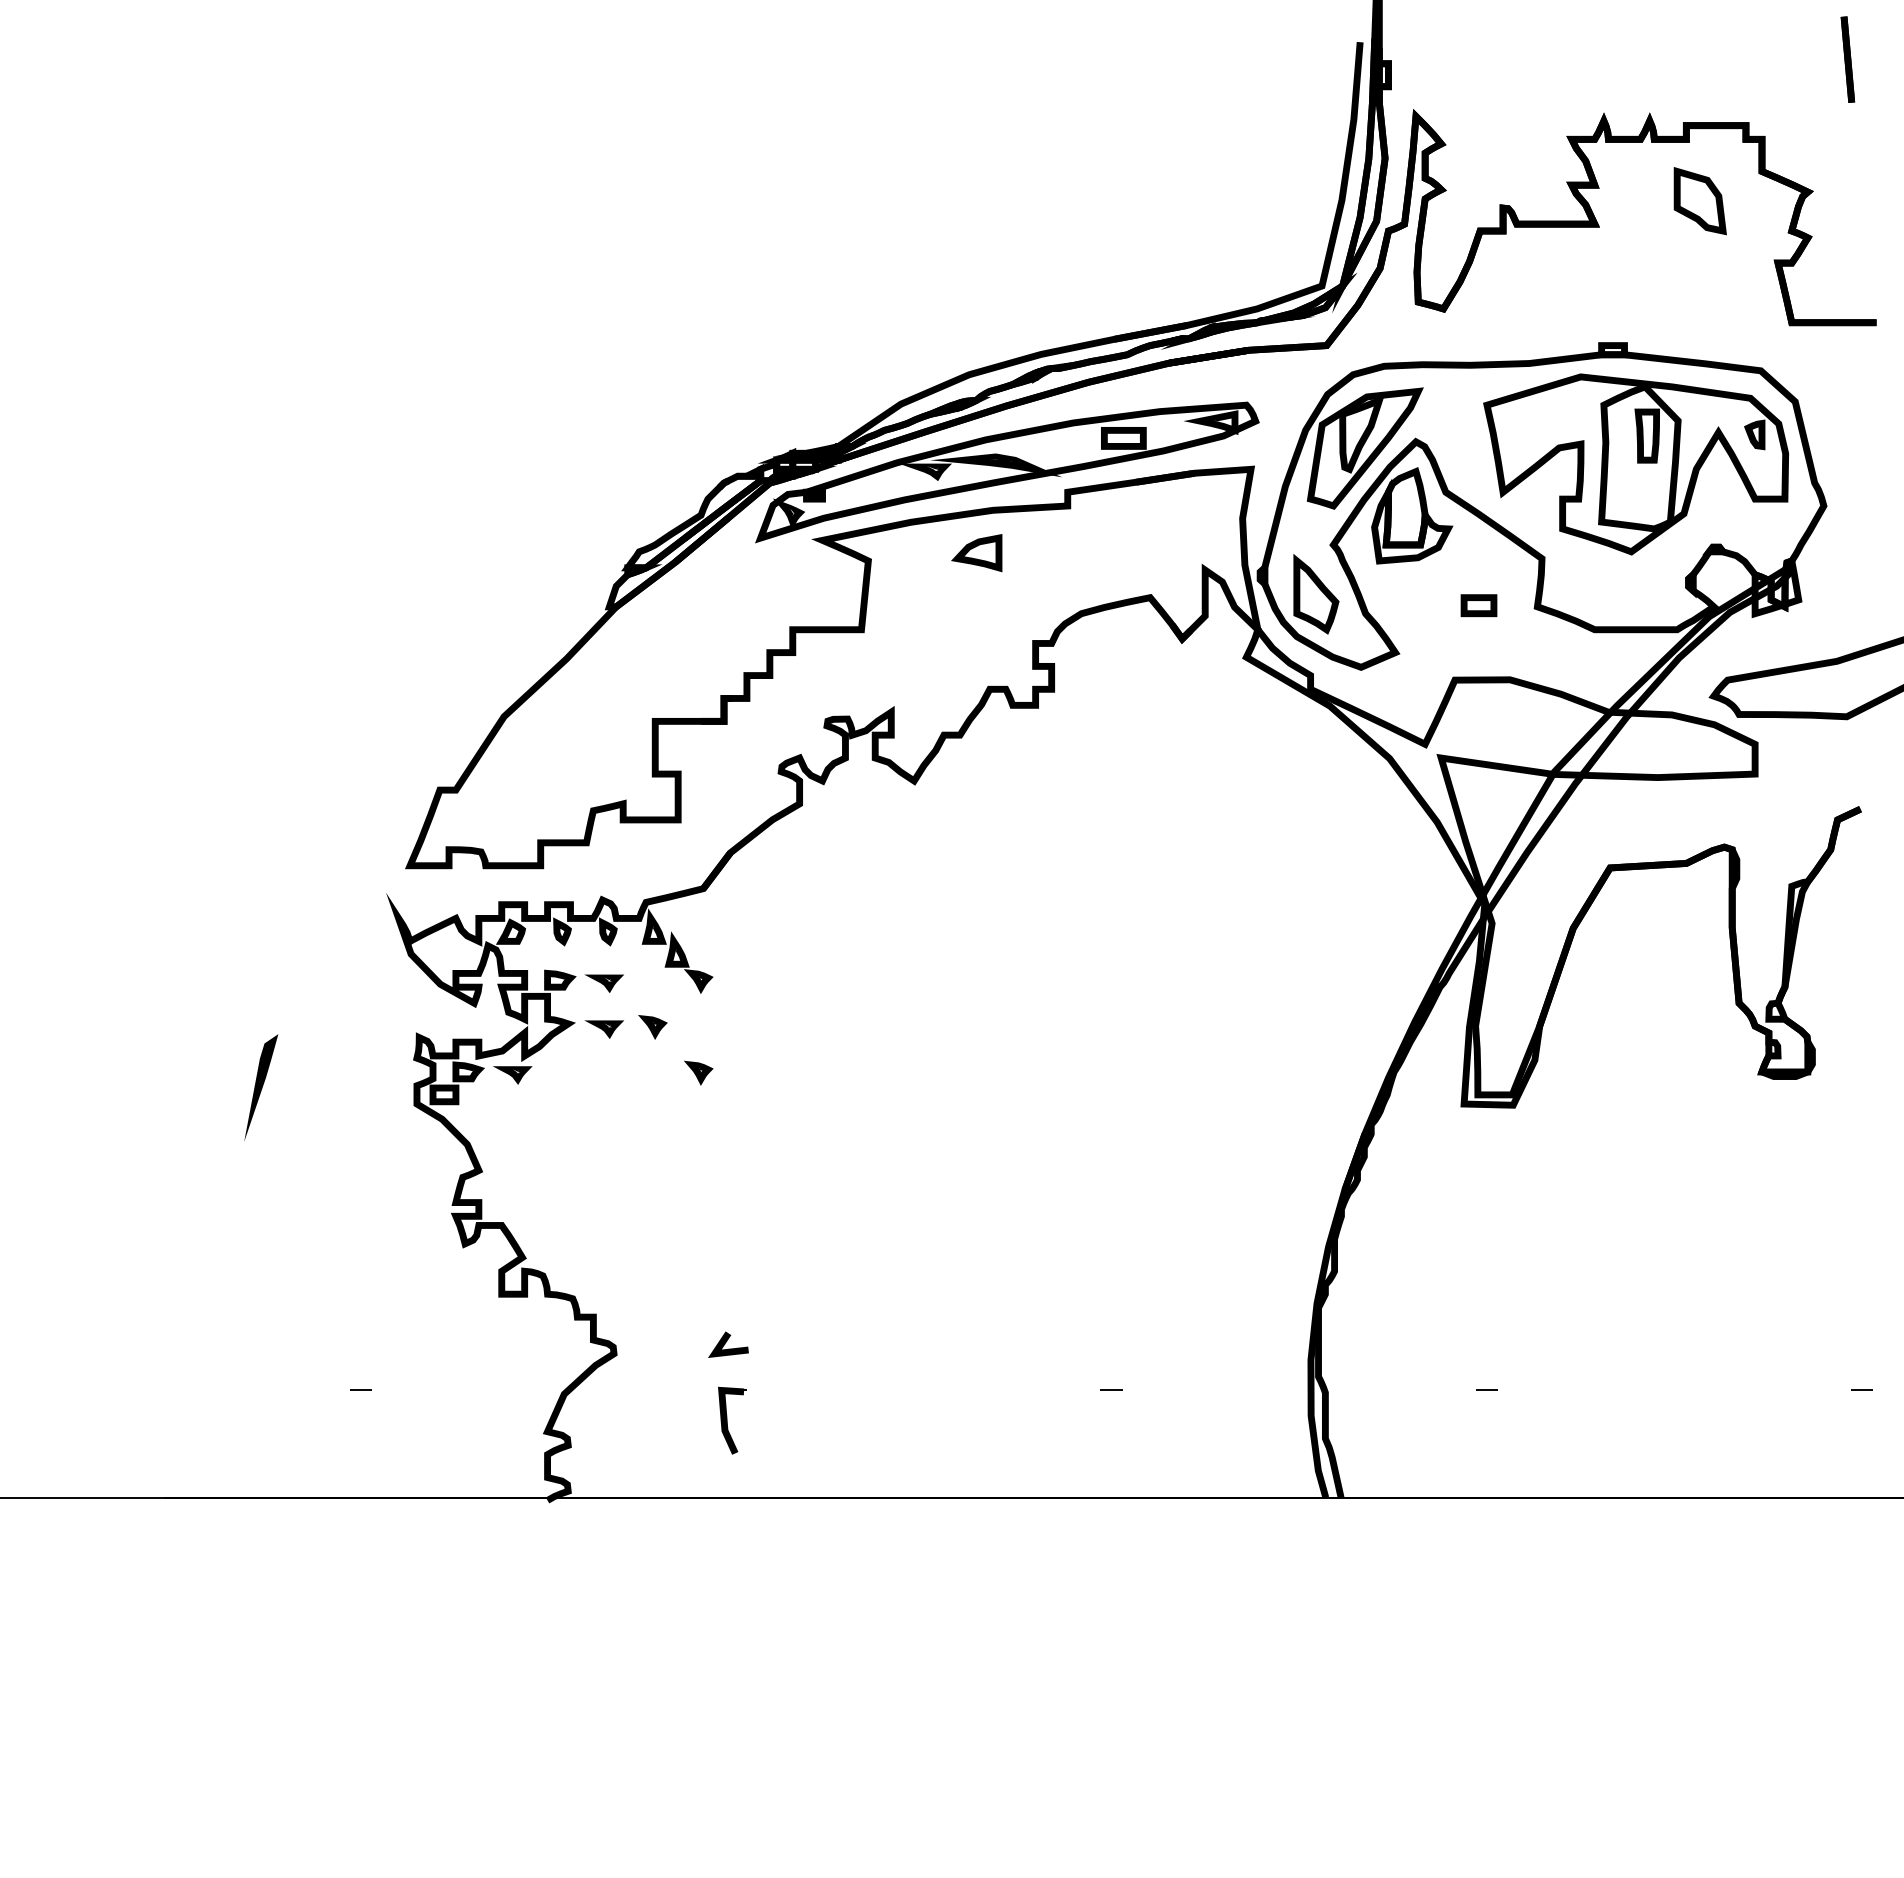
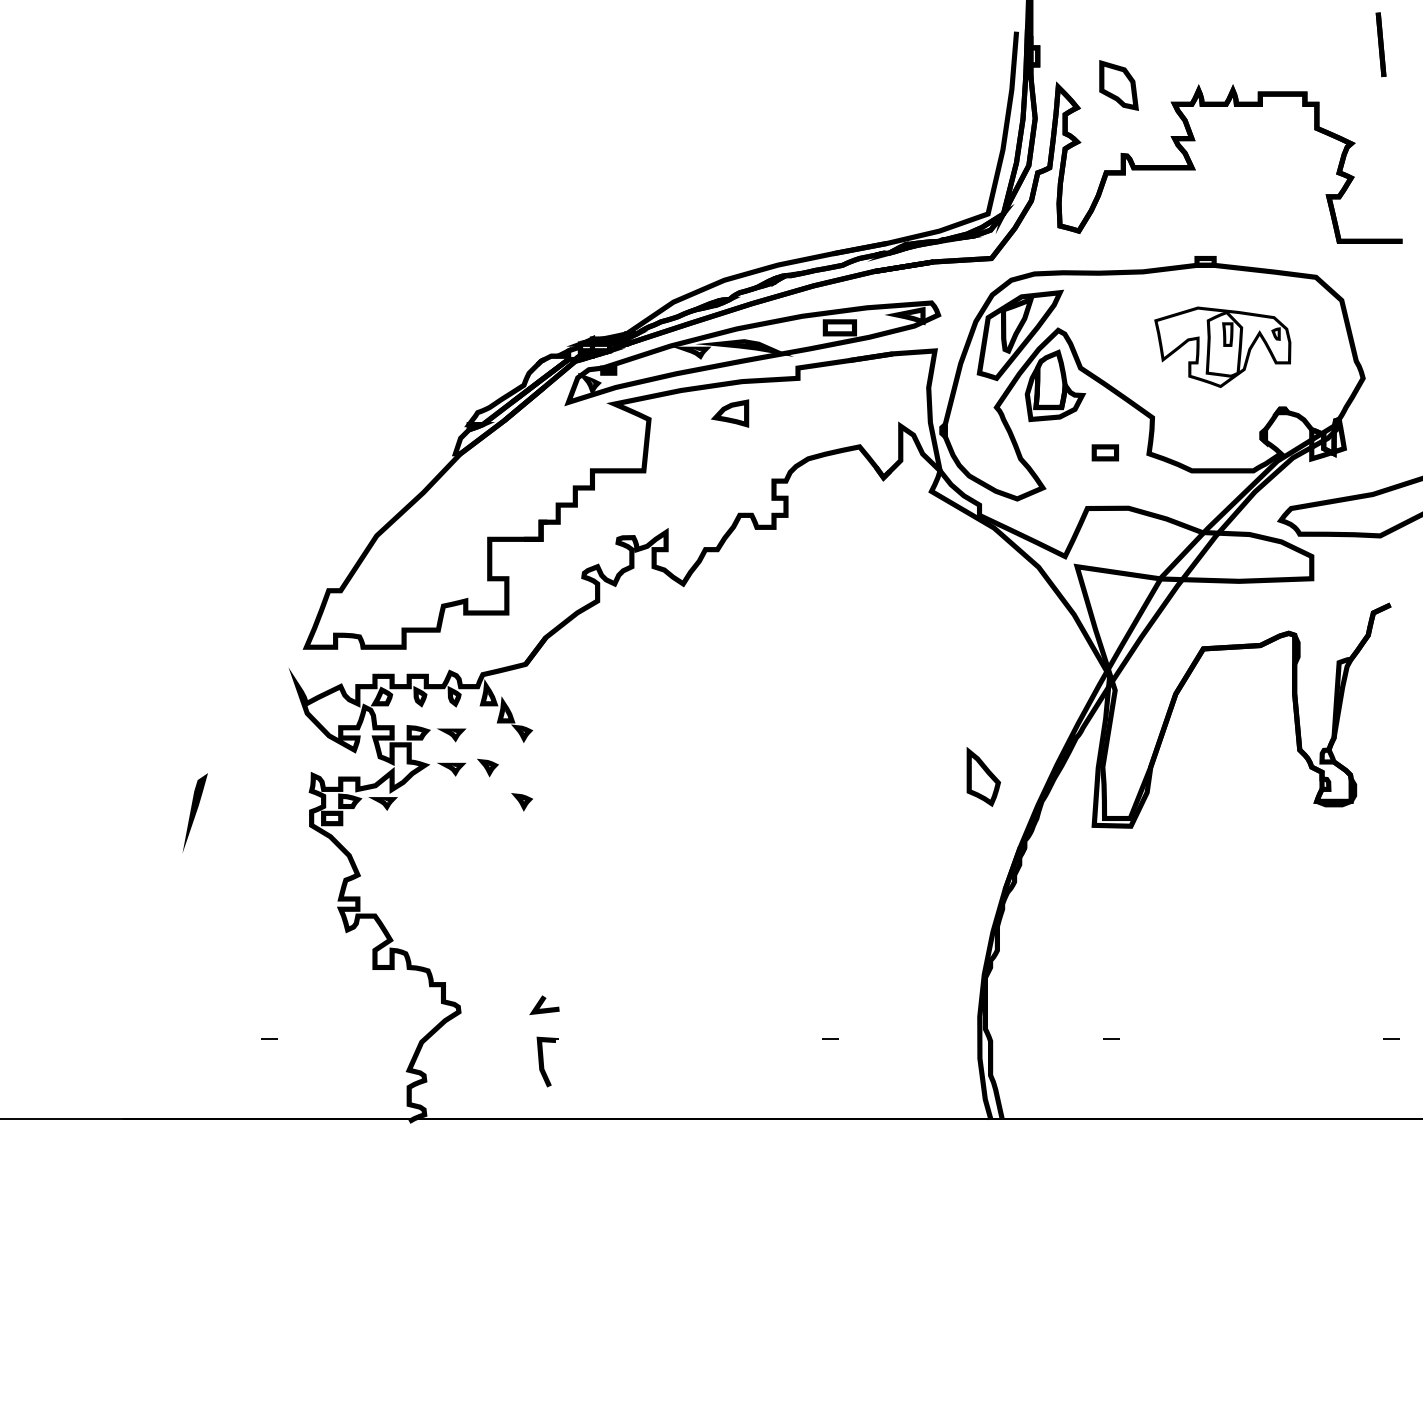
part: (1699, 201) -> (1118, 85), moved
part: (1635, 464) -> (1222, 347), size x0.6
part: (1316, 594) -> (983, 777), moved

